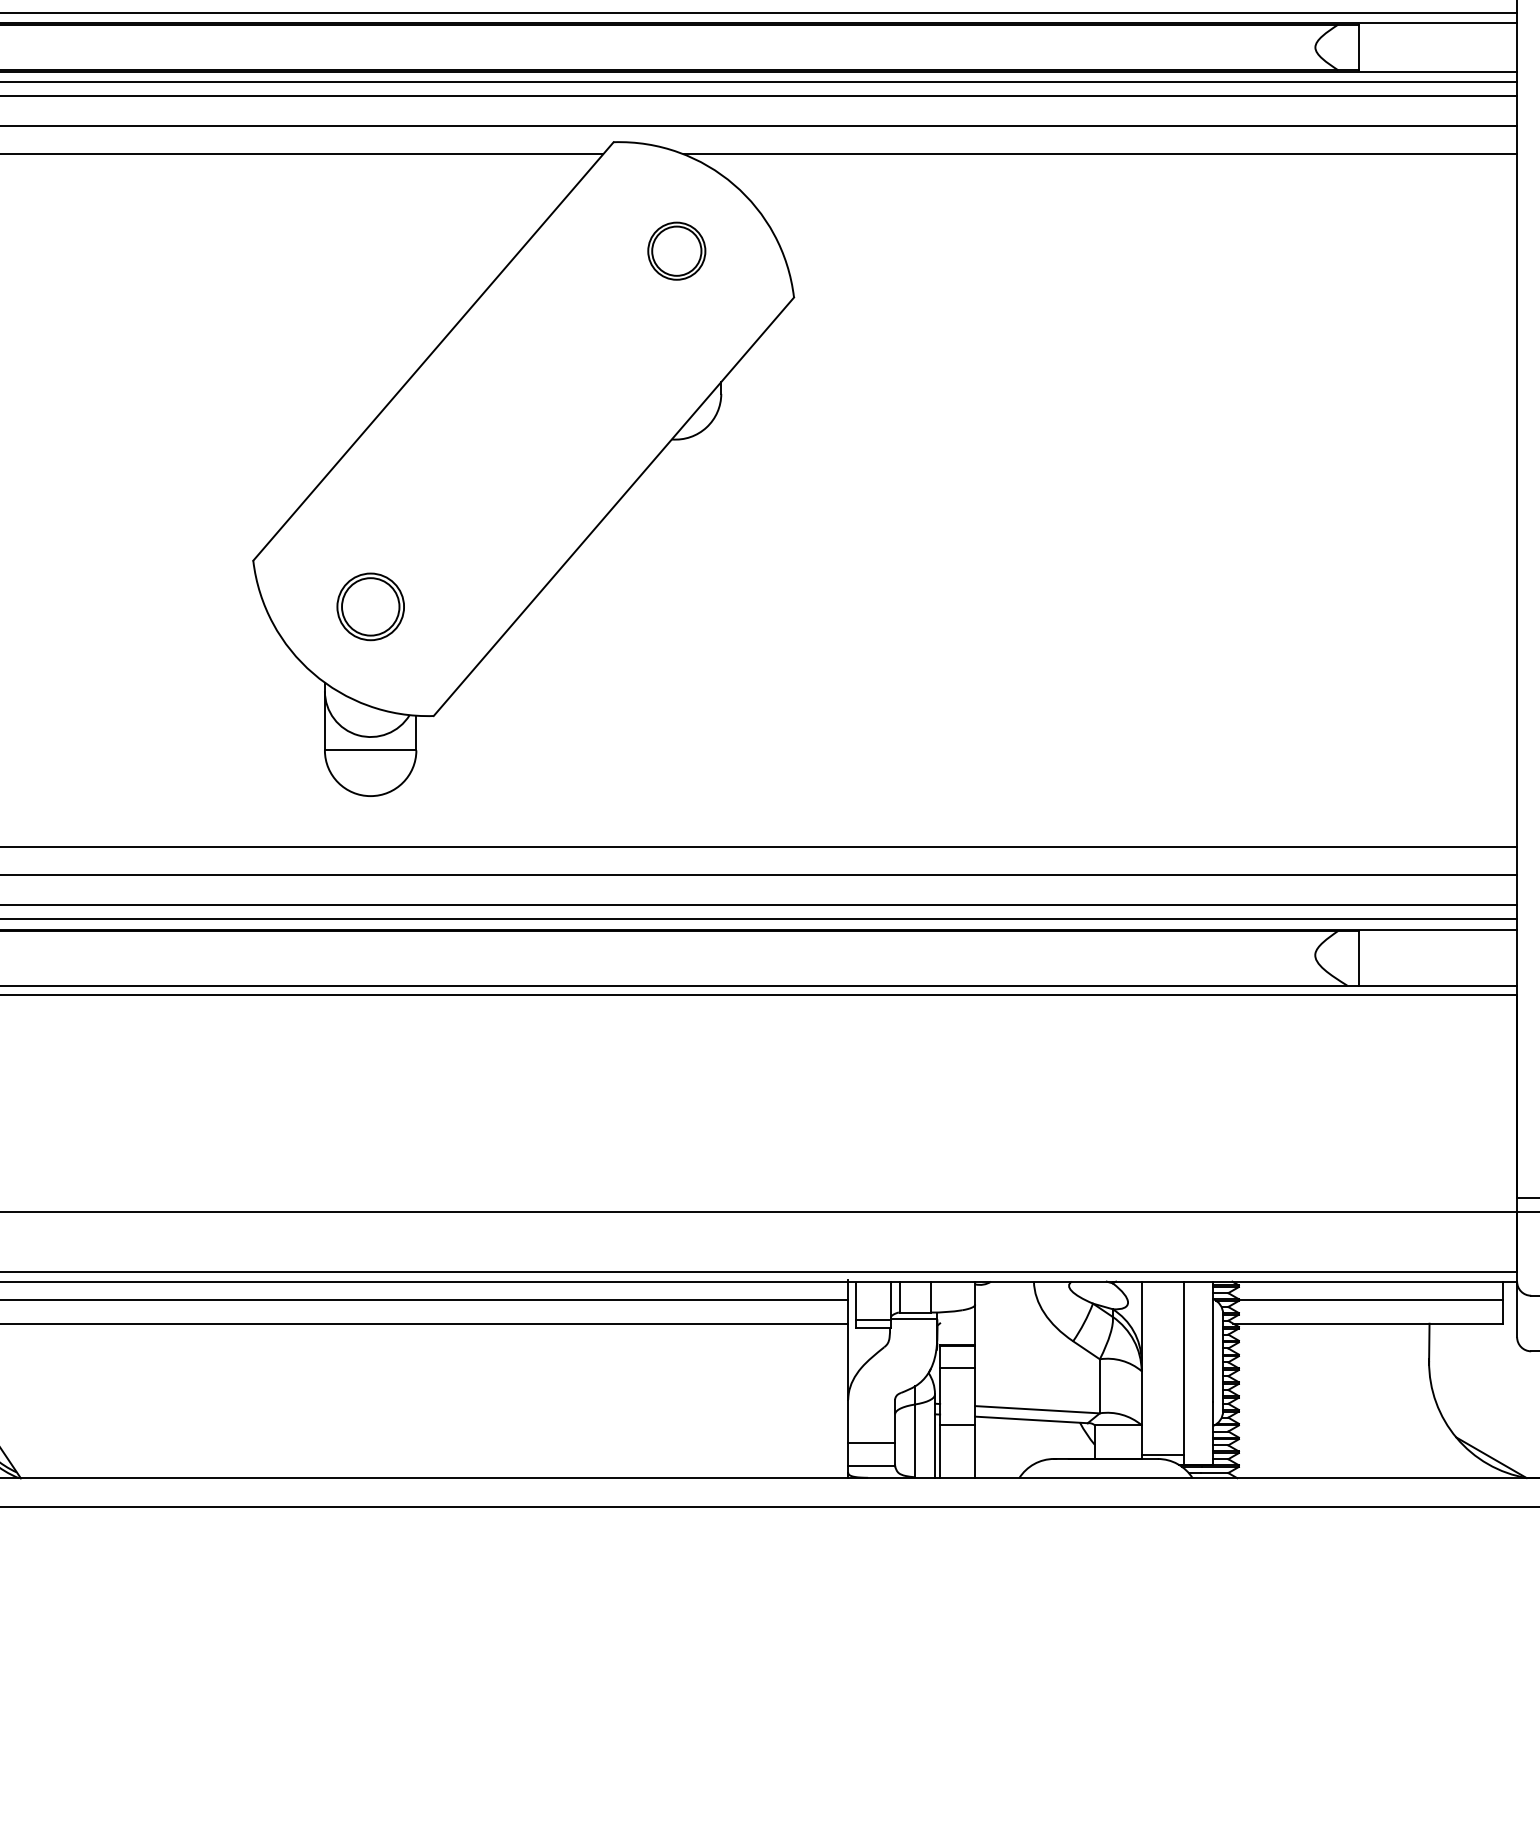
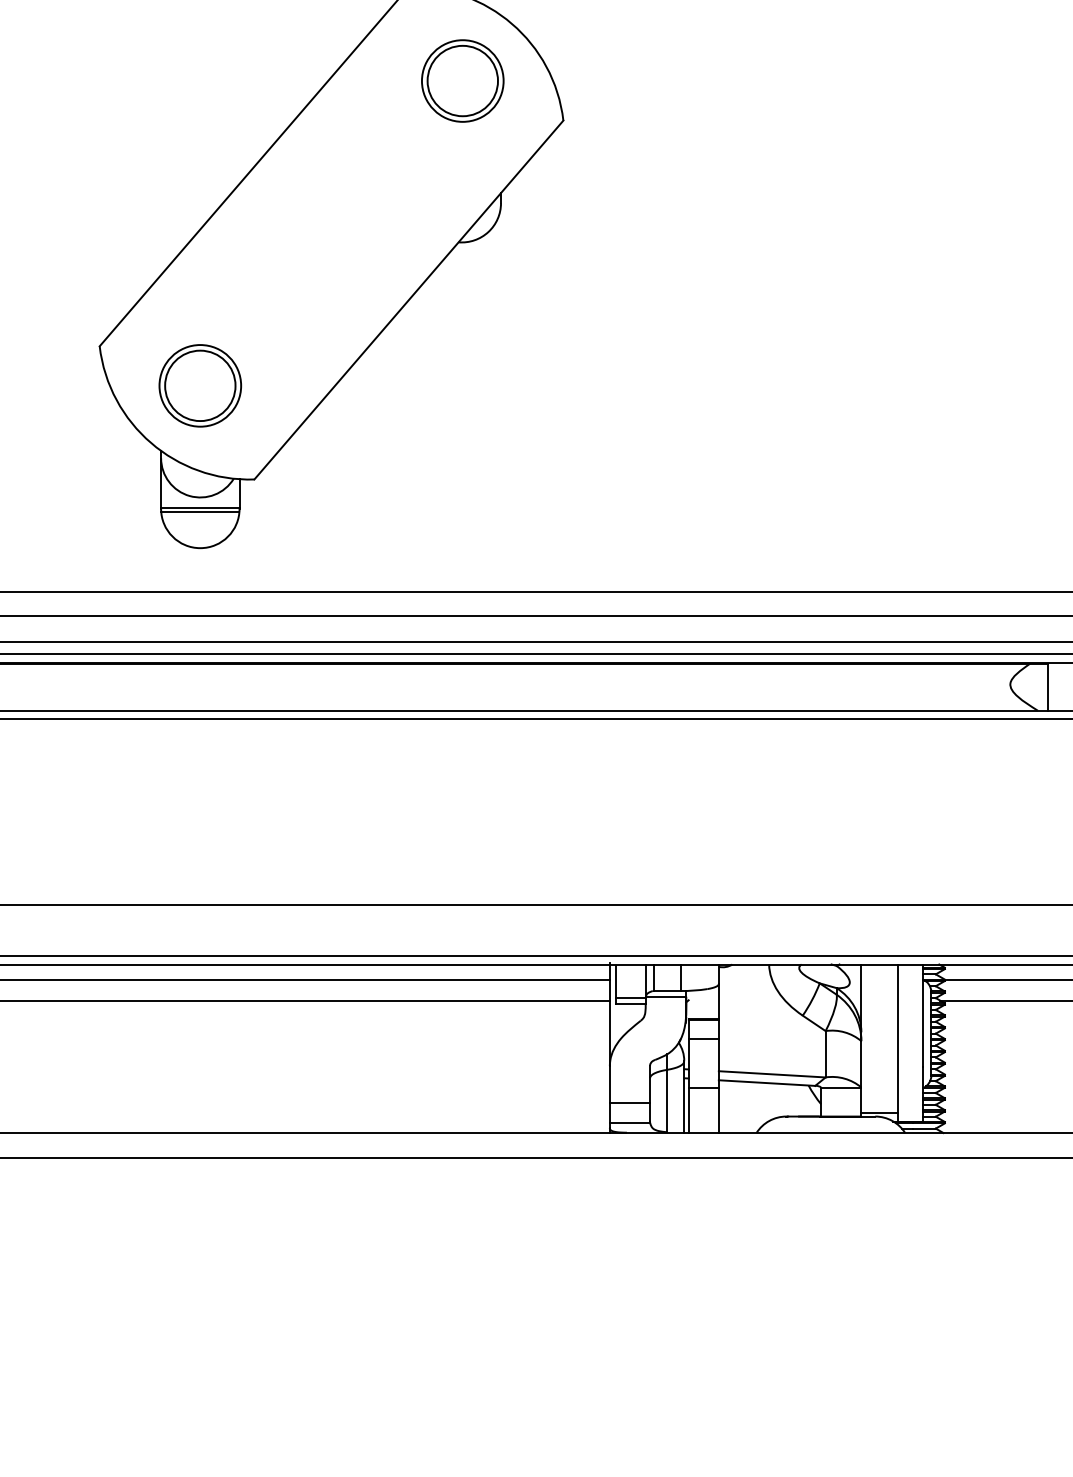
part: (676, 250) -> (462, 80), size x1.67
part: (370, 606) -> (200, 385), size x1.43
line: (370, 754) -> (200, 512), added

